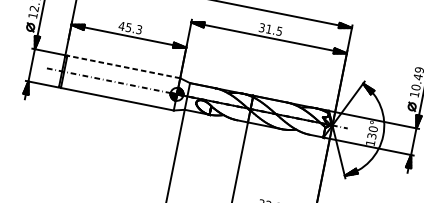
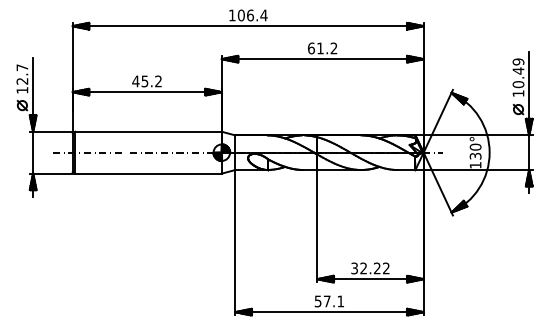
text: (139, 29) -> (158, 81), 45.3 -> 45.2
text: (270, 29) -> (322, 48), 31.5 -> 61.2
line: (123, 66) -> (148, 131), dashed -> solid

